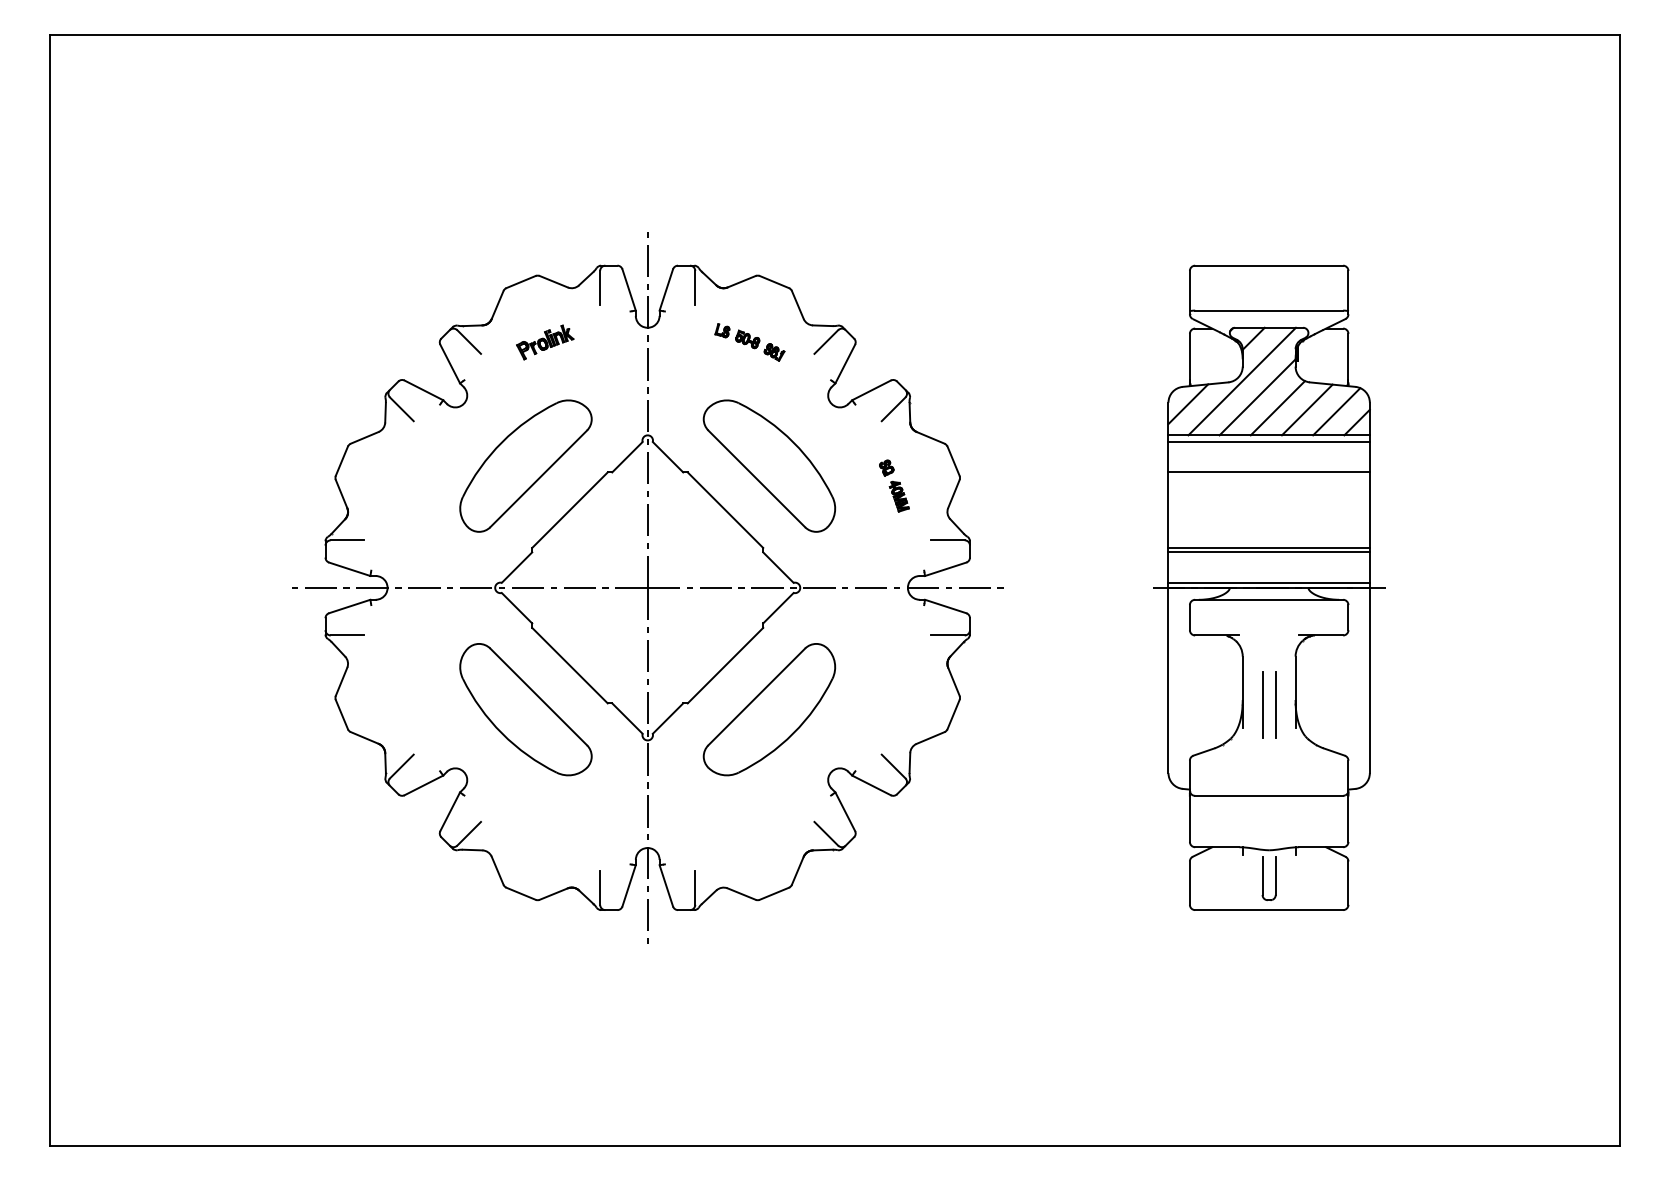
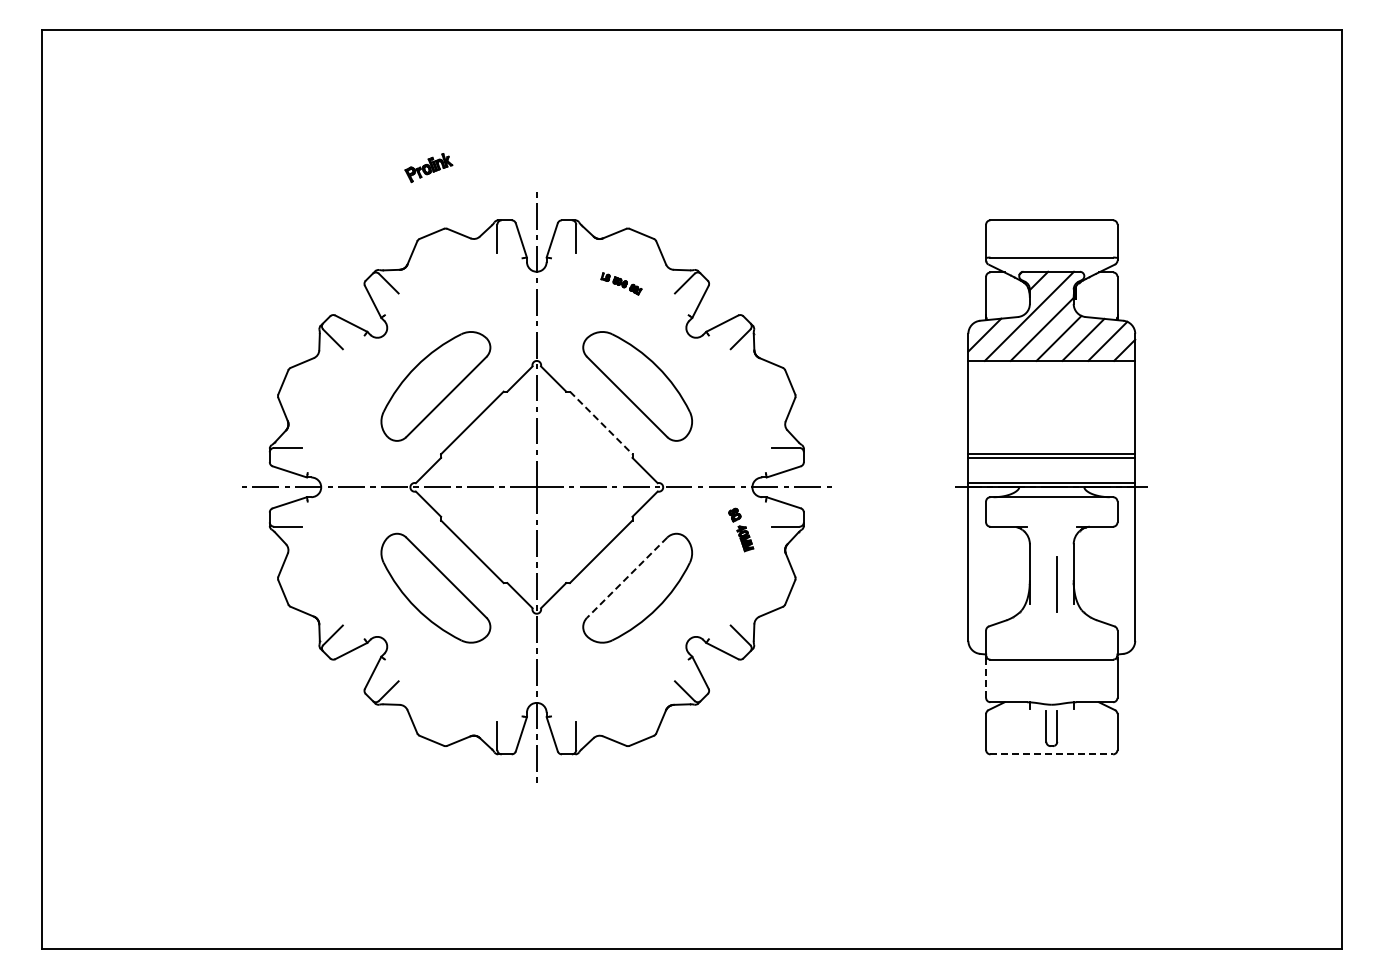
part: (749, 341) -> (621, 283), size x0.7
part: (544, 343) -> (428, 168), moved
line: (1268, 442) -> (1051, 366), removed
line: (1268, 472) -> (1051, 391), removed
part: (894, 485) -> (741, 529), moved
line: (725, 510) -> (601, 423), solid -> dashed
line: (757, 696) -> (627, 577), solid -> dashed
line: (1262, 705) -> (1046, 584), removed
line: (1190, 817) -> (986, 677), solid -> dashed
line: (1270, 910) -> (1052, 754), solid -> dashed

